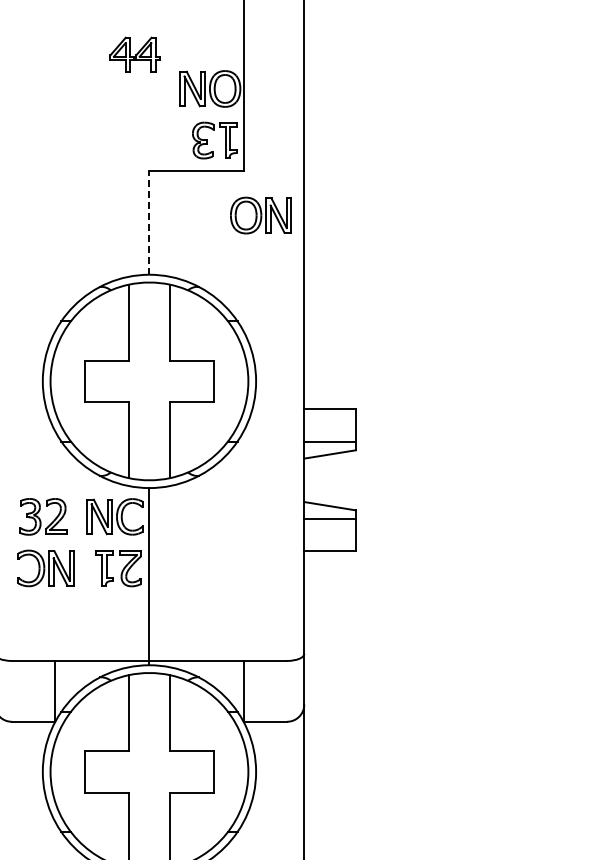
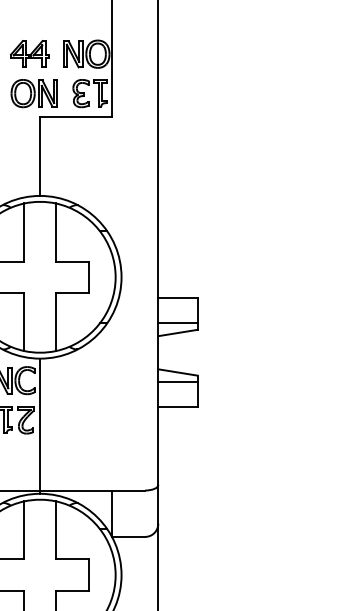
part: (134, 54) -> (29, 53), moved
part: (260, 215) -> (34, 93), moved
line: (149, 222) -> (40, 156), dashed -> solid

